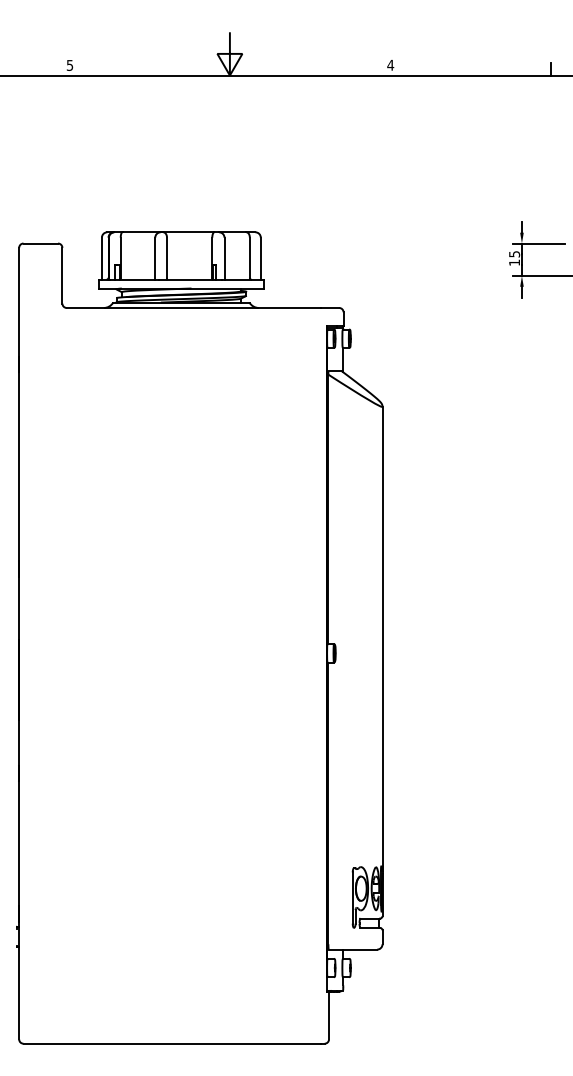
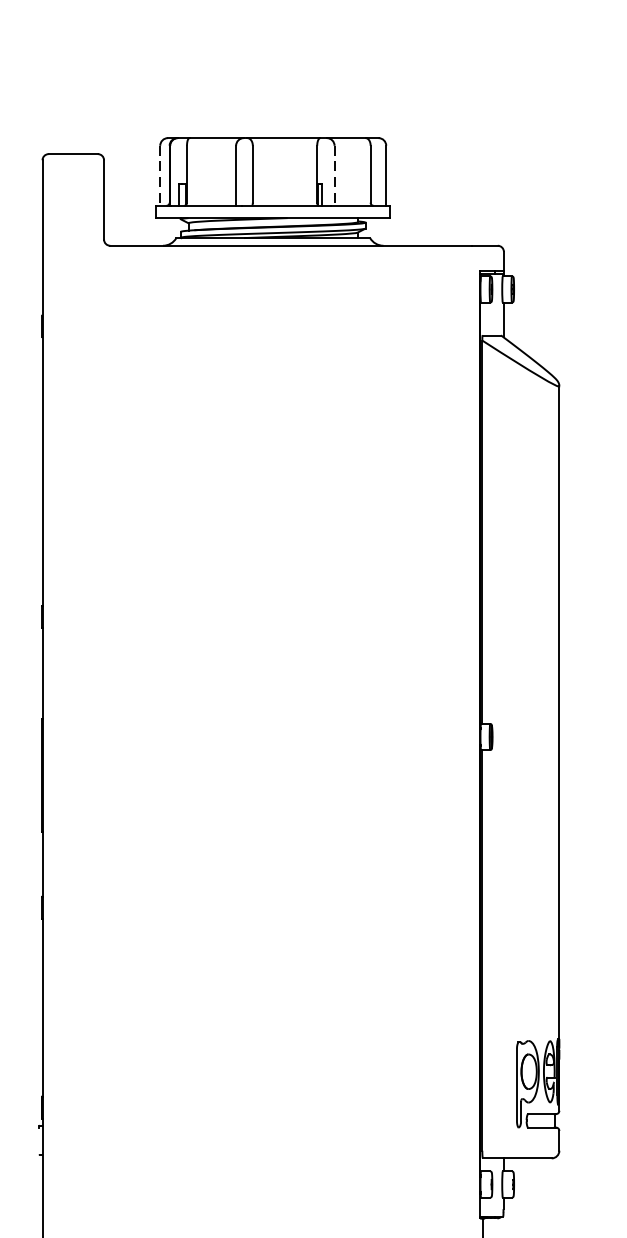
line: (101, 259) -> (159, 176), solid -> dashed
line: (224, 259) -> (334, 176), solid -> dashed

